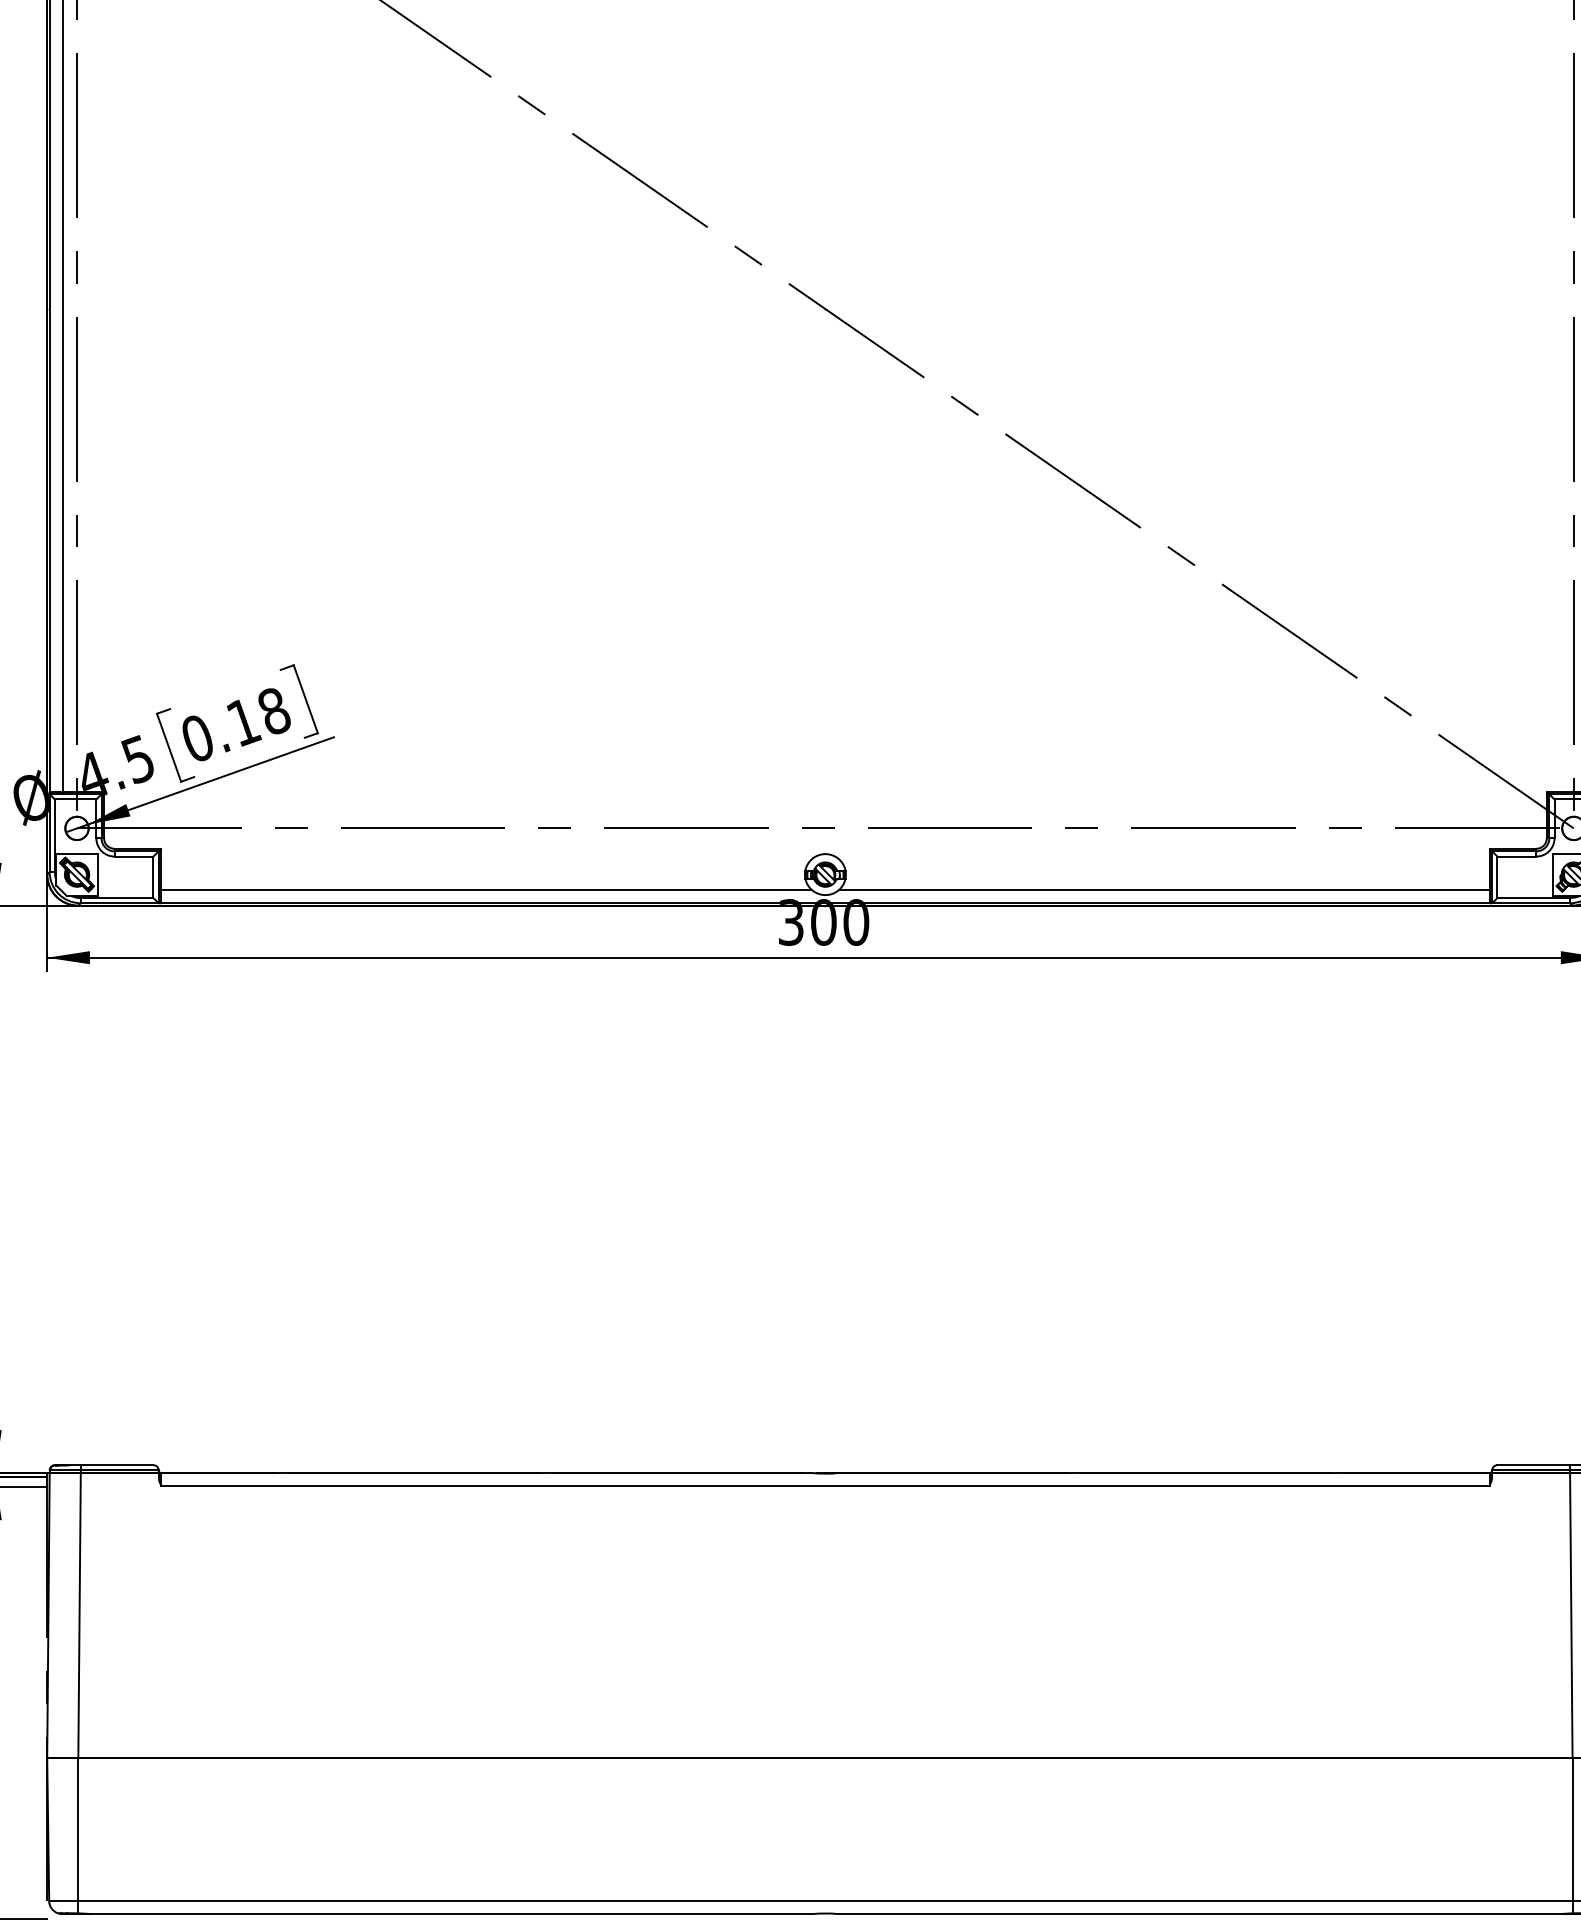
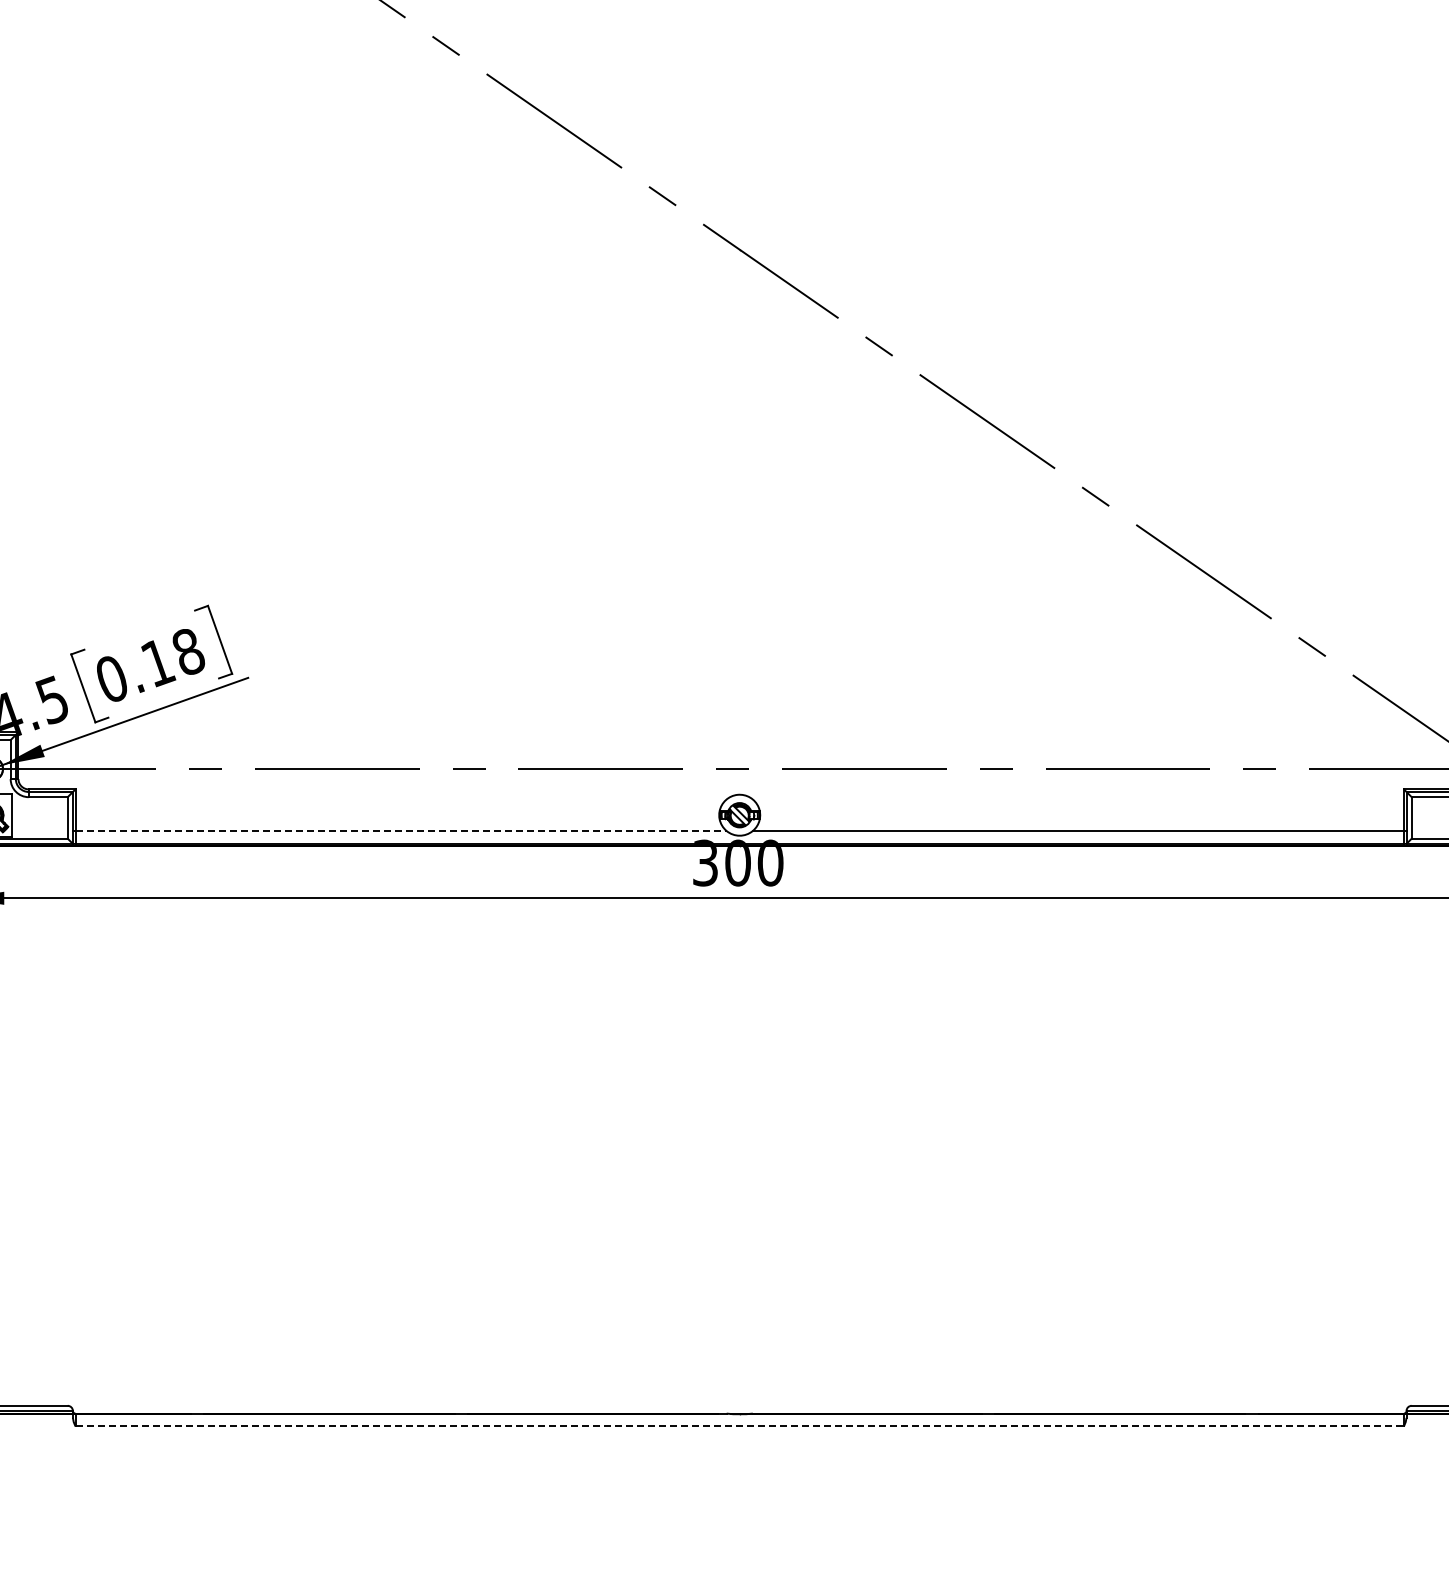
line: (486, 890) -> (400, 831), solid -> dashed
line: (825, 1485) -> (739, 1426), solid -> dashed

